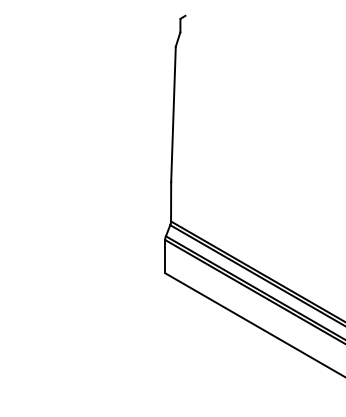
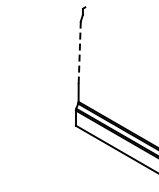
line: (173, 116) -> (79, 53), solid -> dashed

